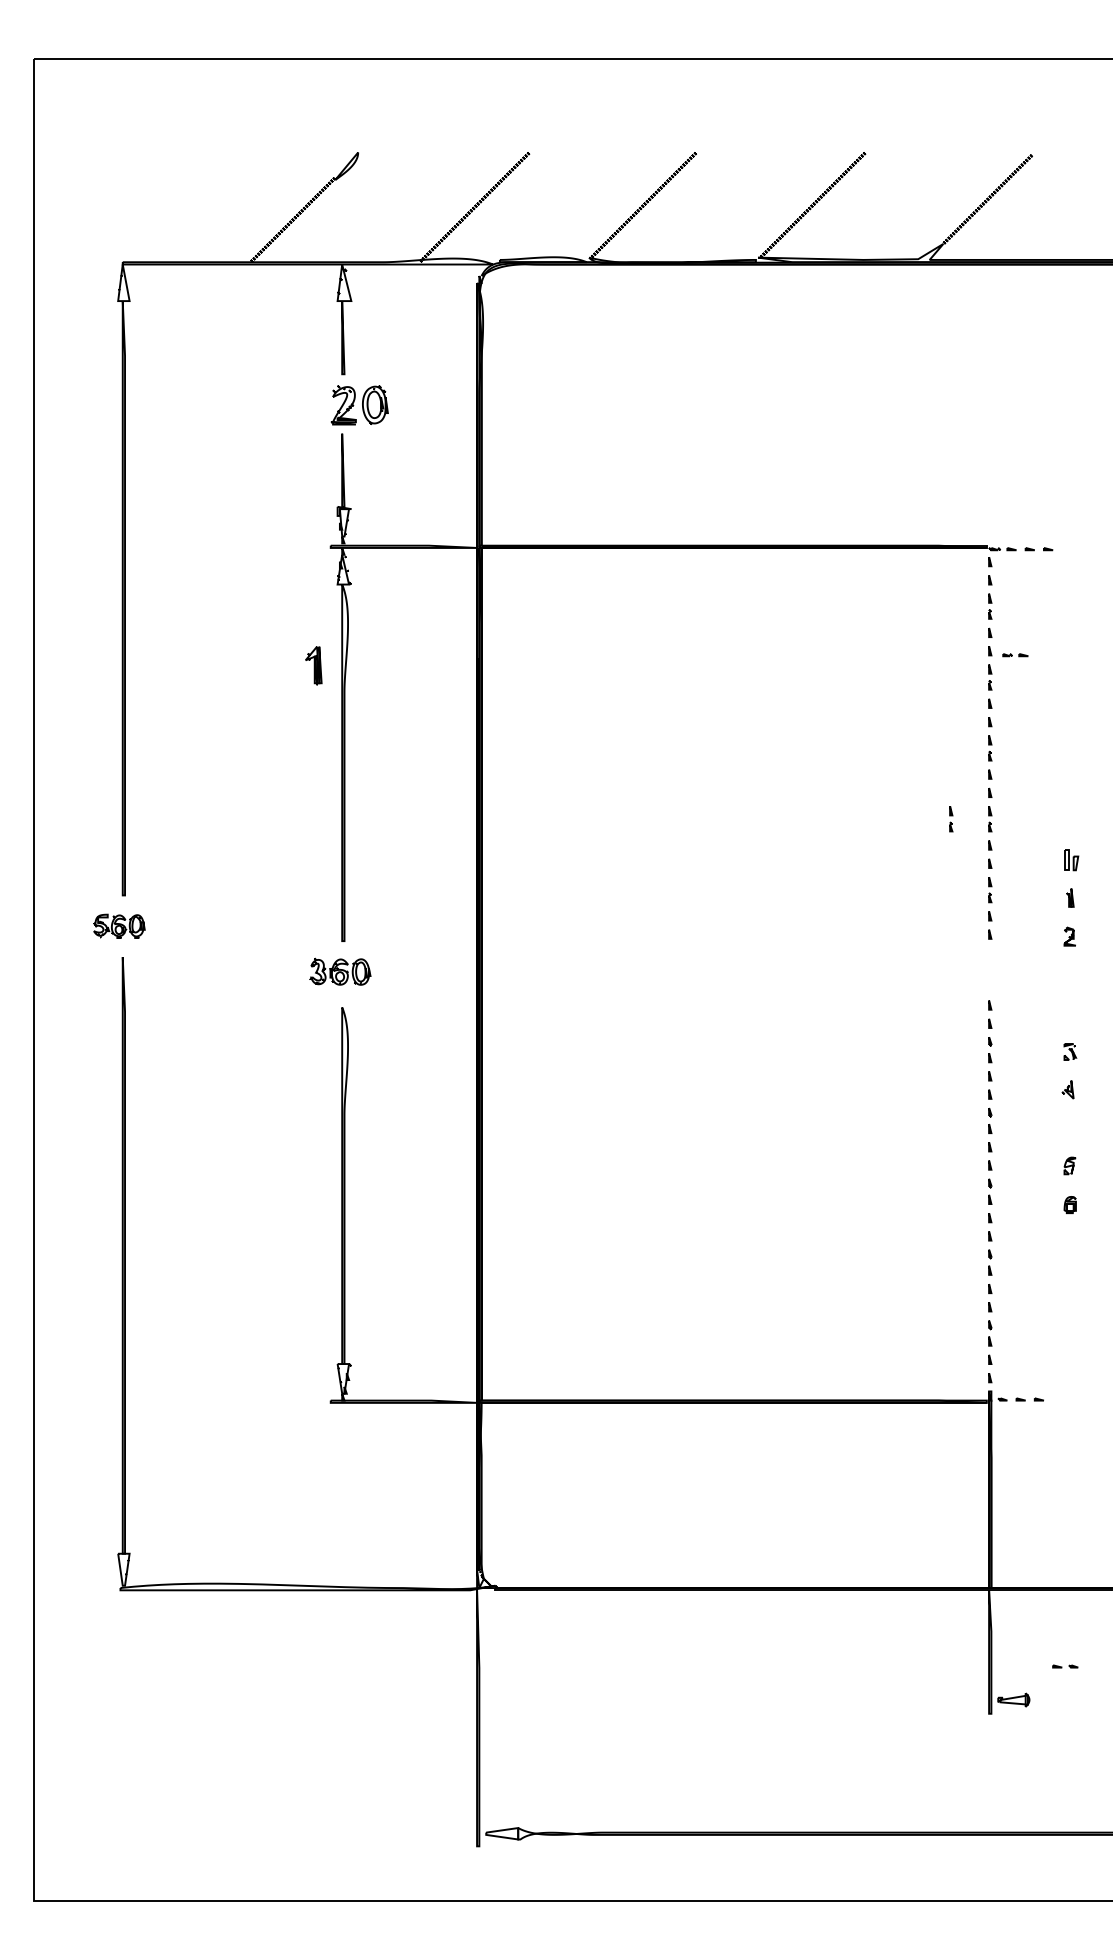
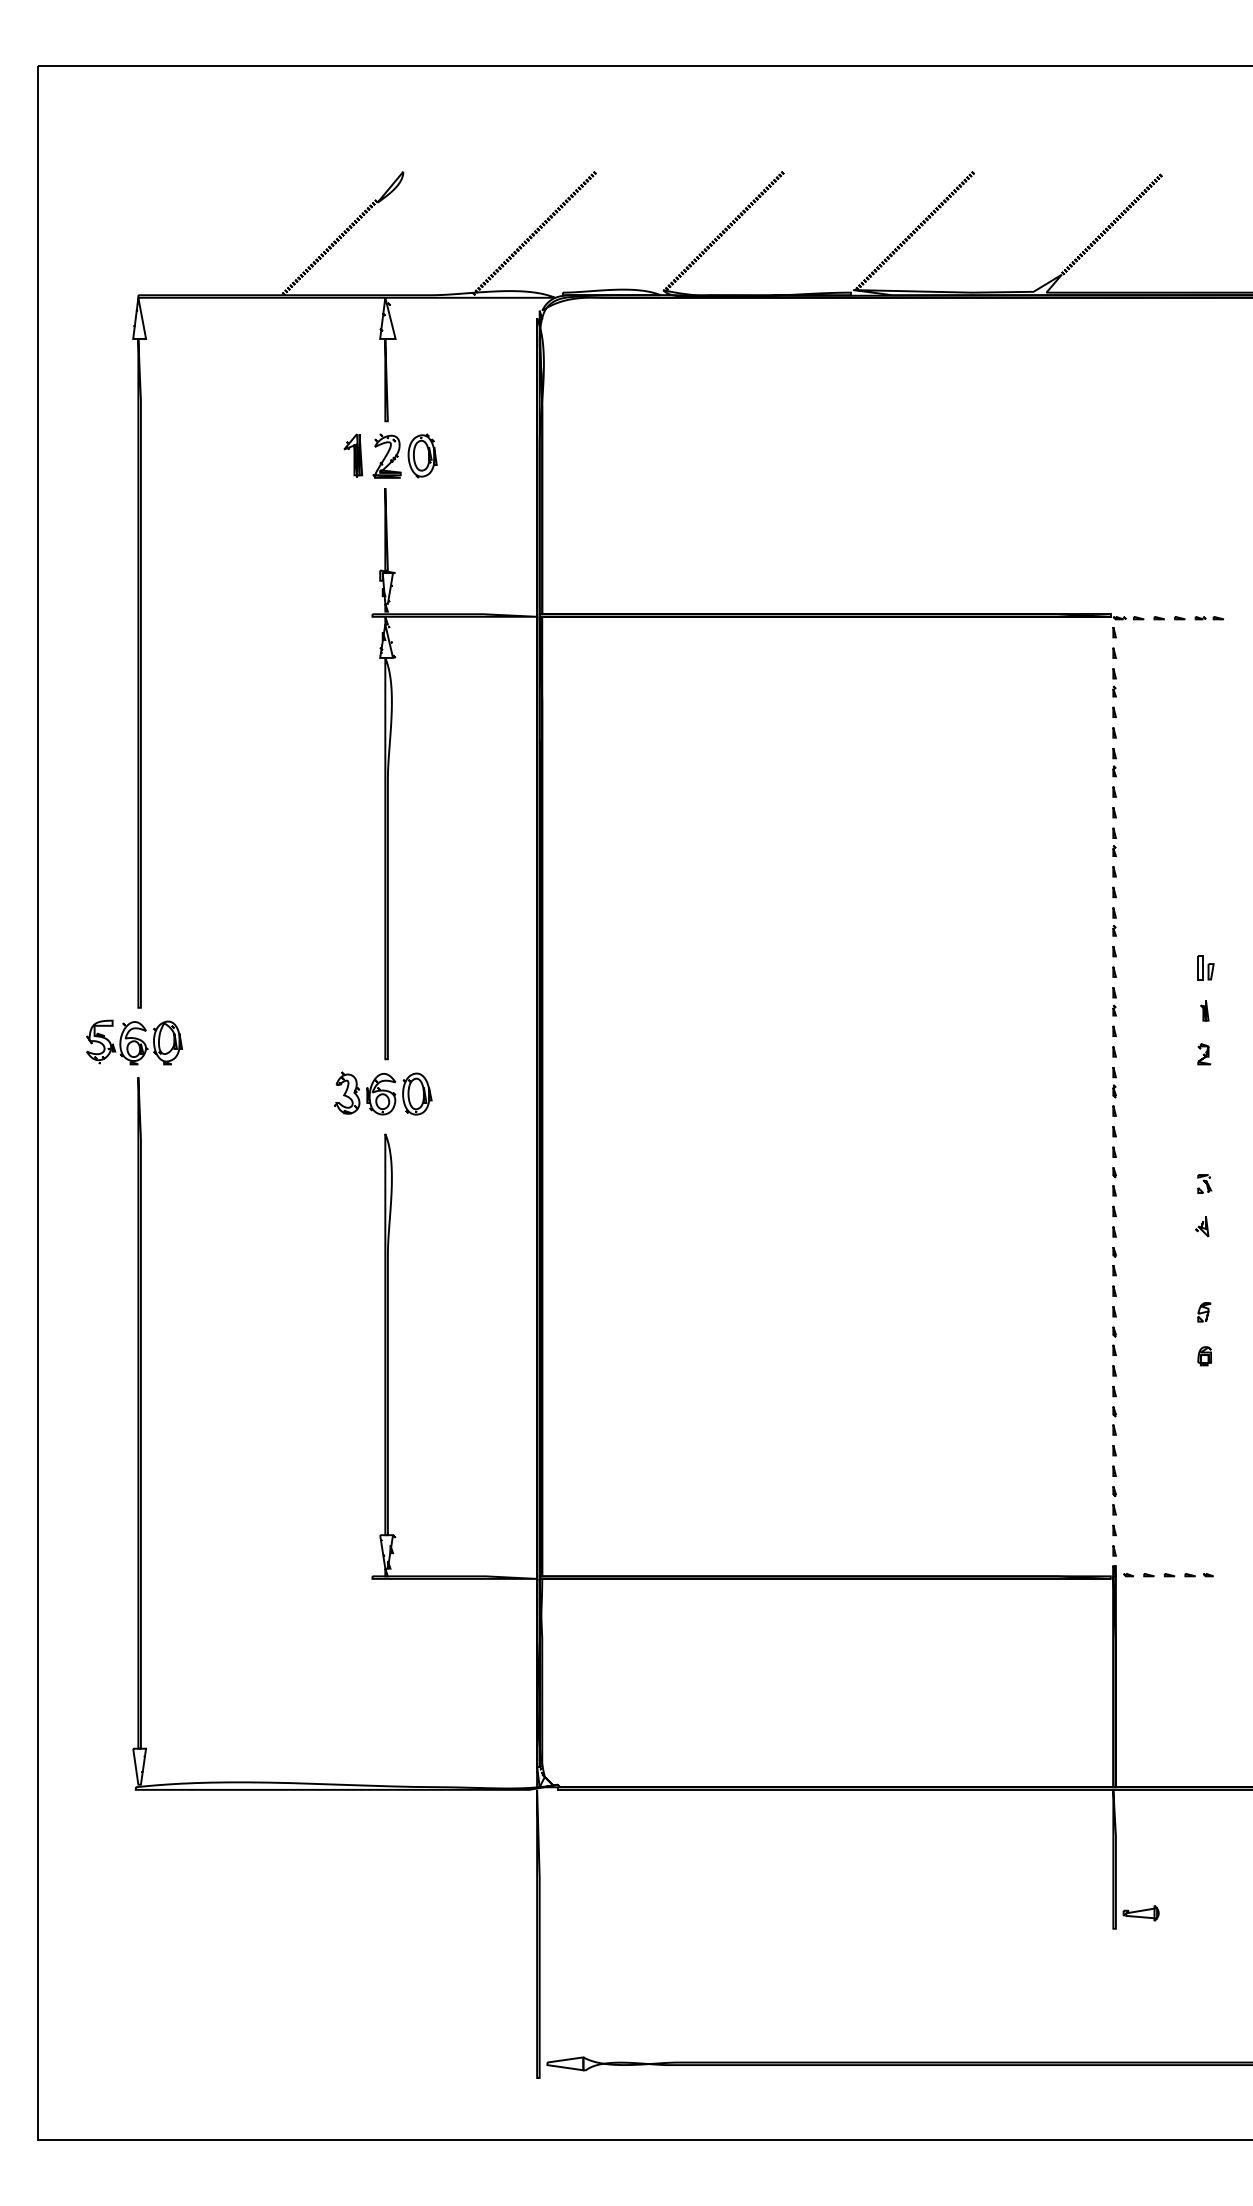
line: (1012, 655) -> (1206, 618), moved
part: (313, 665) -> (353, 455), moved
line: (950, 821) -> (1069, 924), removed
part: (119, 926) -> (134, 1042), size x1.67
part: (990, 970) -> (1114, 1092), added
part: (340, 971) -> (383, 1093), size x1.43
line: (1062, 1666) -> (1195, 1575), moved

